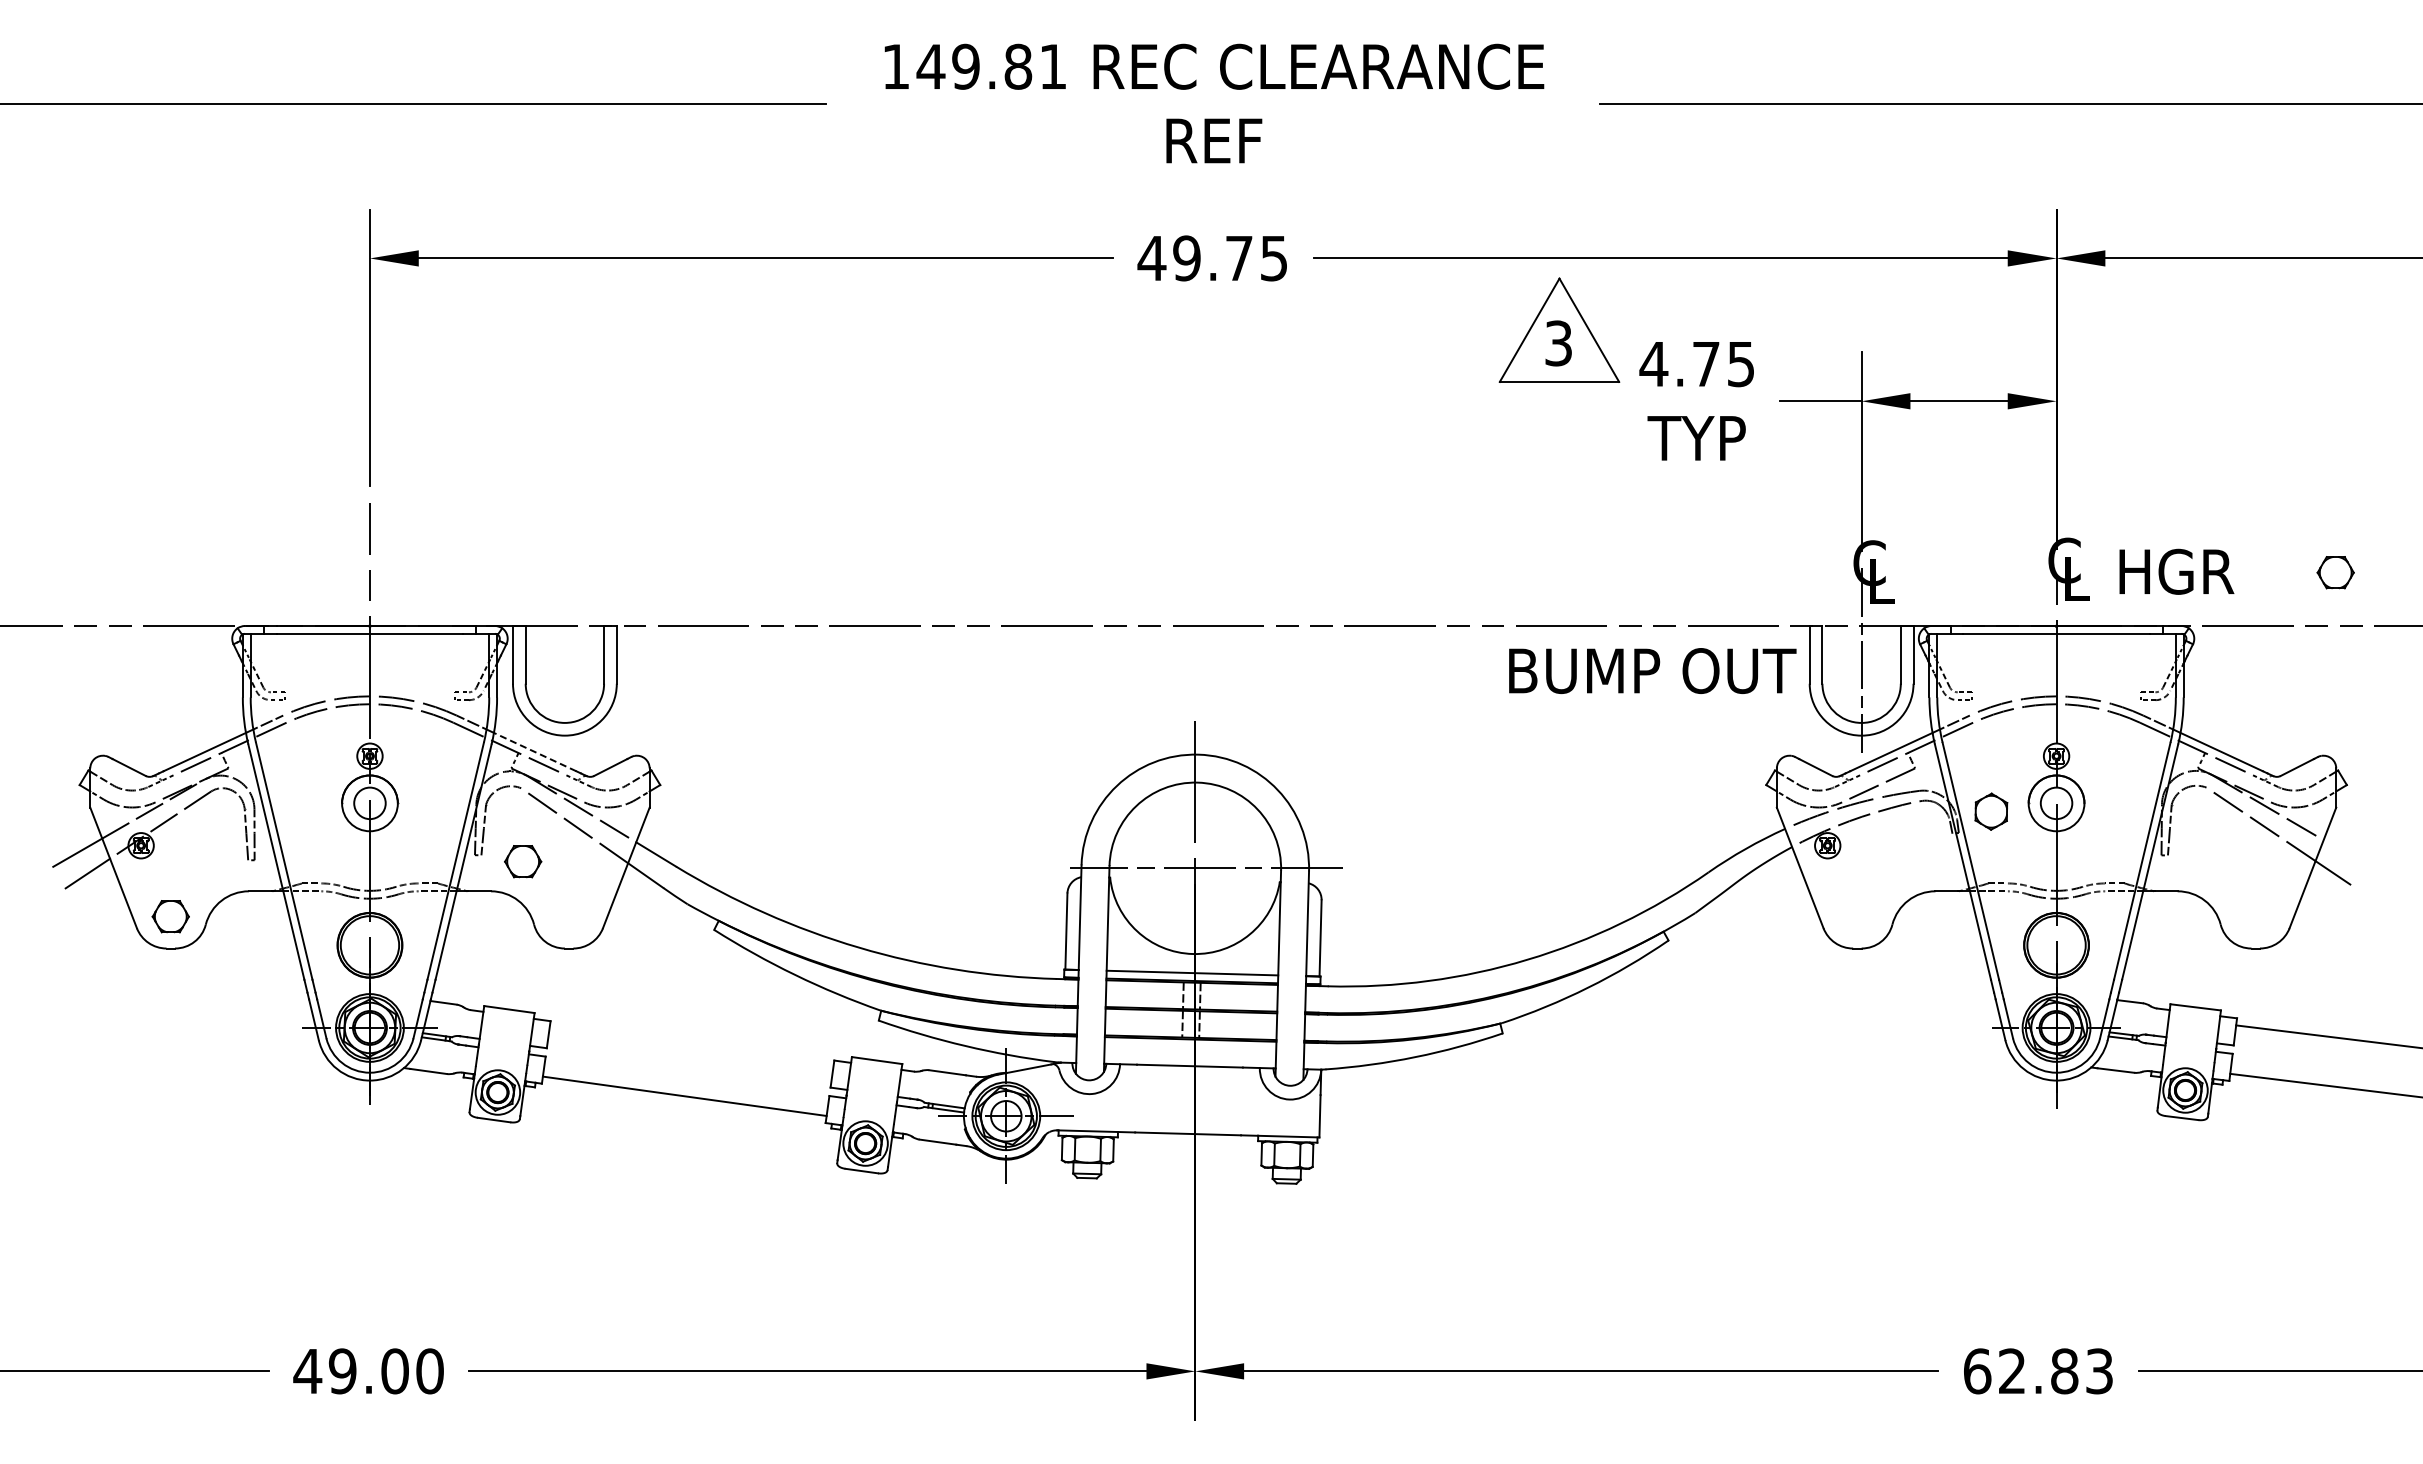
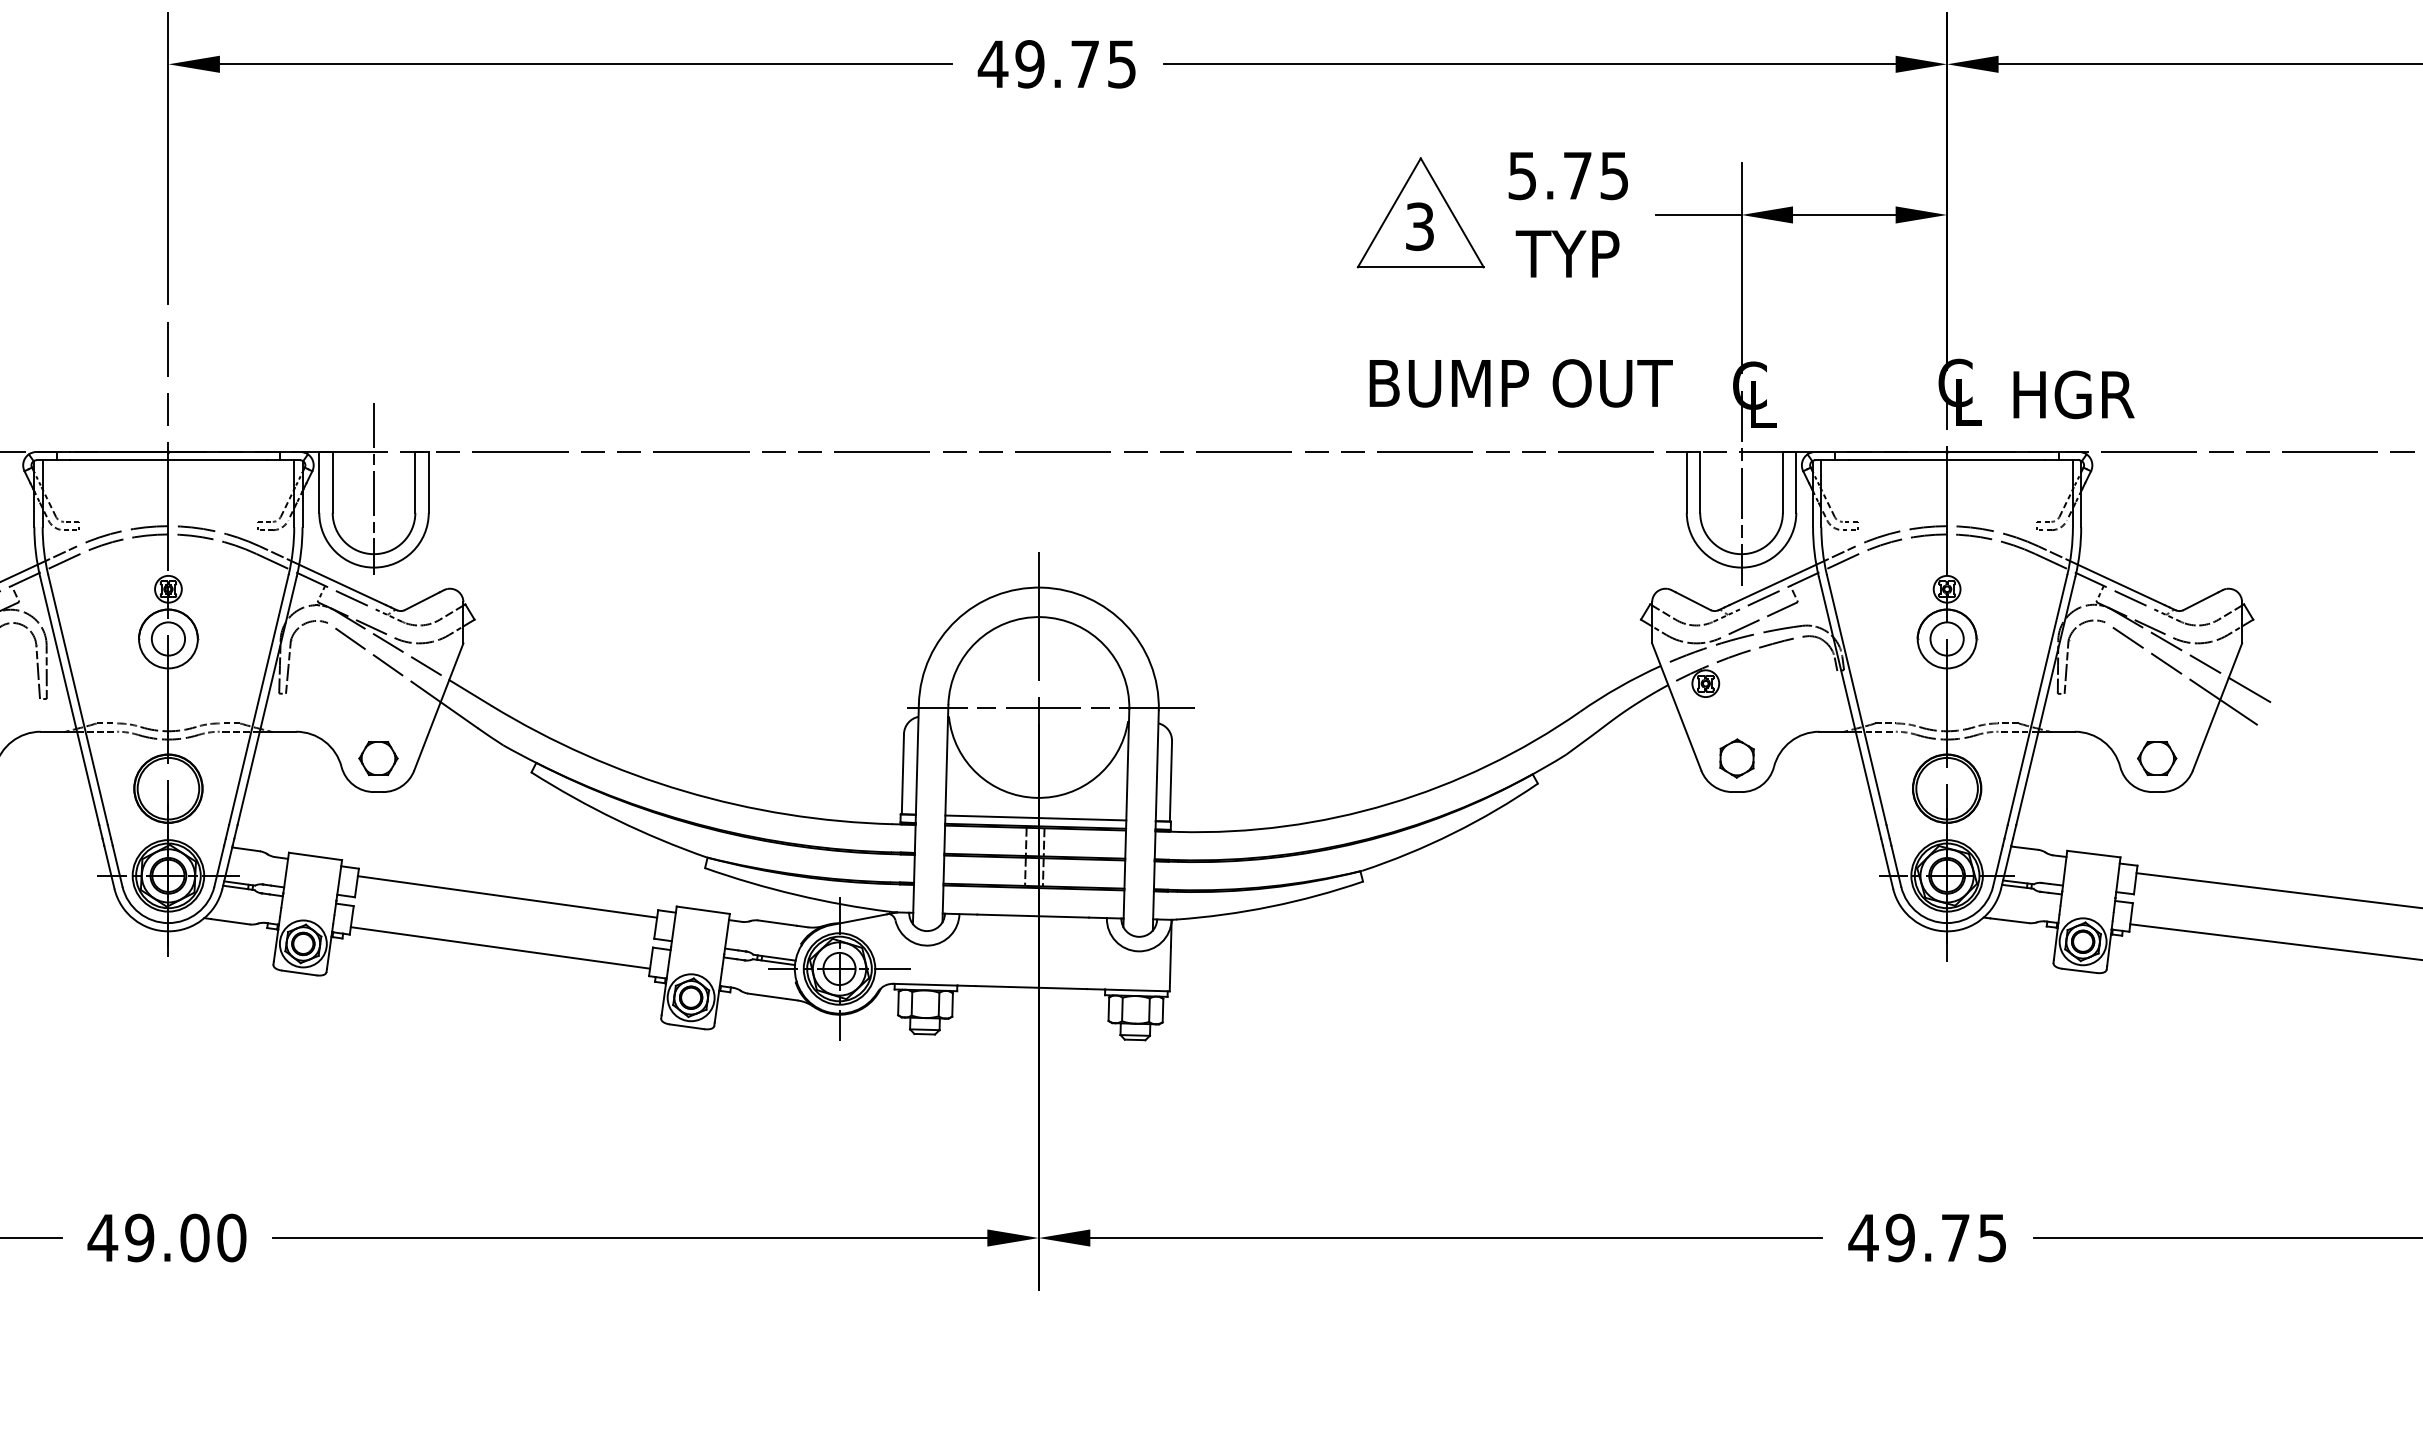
part: (1559, 329) -> (1420, 212), moved
text: (1653, 364) -> (1522, 176), 4.75 -> 5.75
part: (2335, 572) -> (2156, 758), moved
line: (564, 661) -> (373, 489), added
text: (1652, 670) -> (1521, 382), moved
line: (534, 751) -> (341, 584), dashed -> solid
part: (1991, 811) -> (1737, 758), moved
line: (2342, 851) -> (2248, 689), added
part: (523, 861) -> (378, 758), moved
line: (691, 1047) -> (507, 896), added
text: (2037, 1371) -> (1927, 1238), 62.83 -> 49.75

